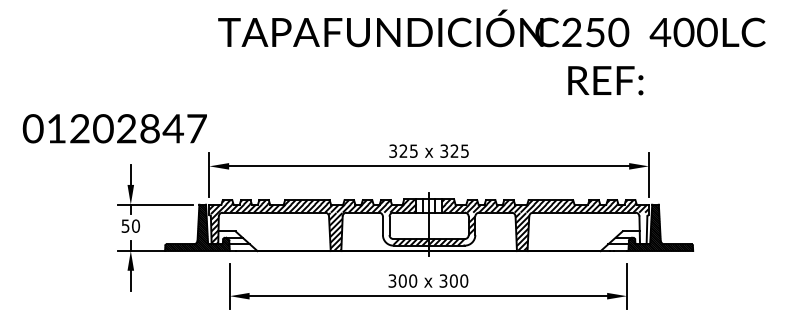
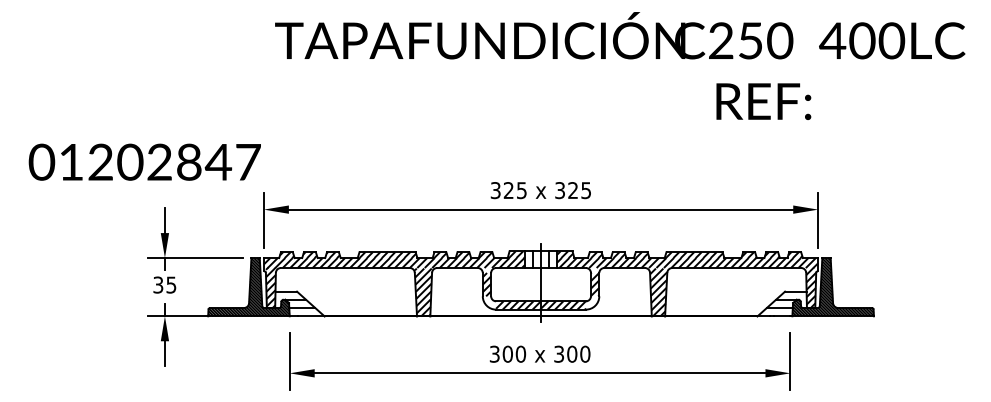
text: (131, 225) -> (165, 284), 50 -> 35
hatch: (385, 225) -> (486, 284), added
hatch: (643, 228) -> (811, 287), added

